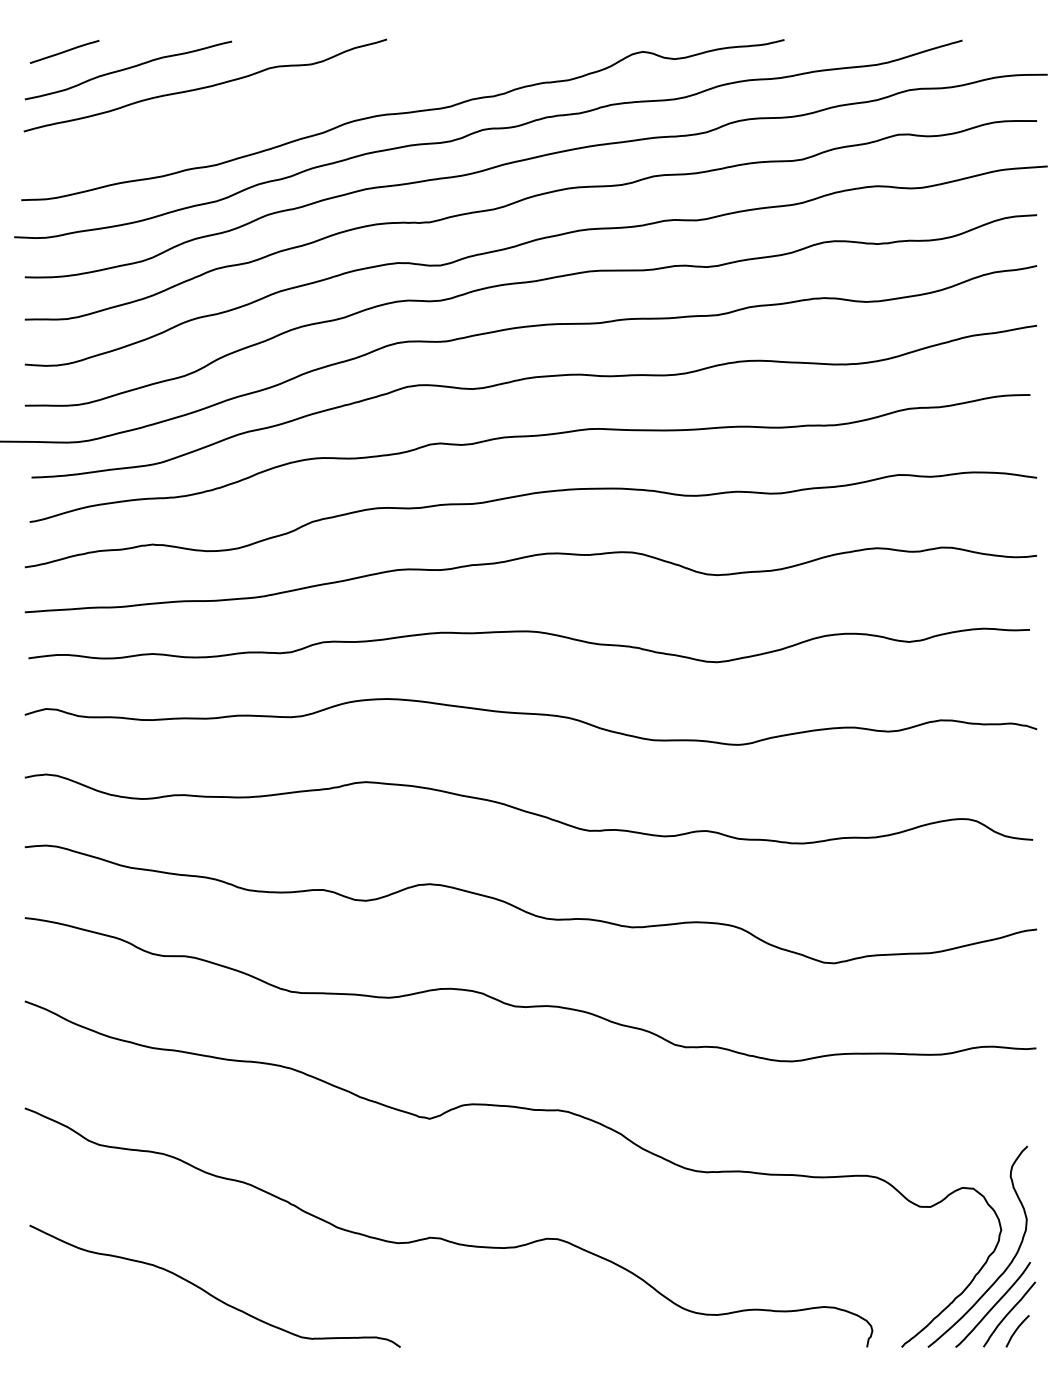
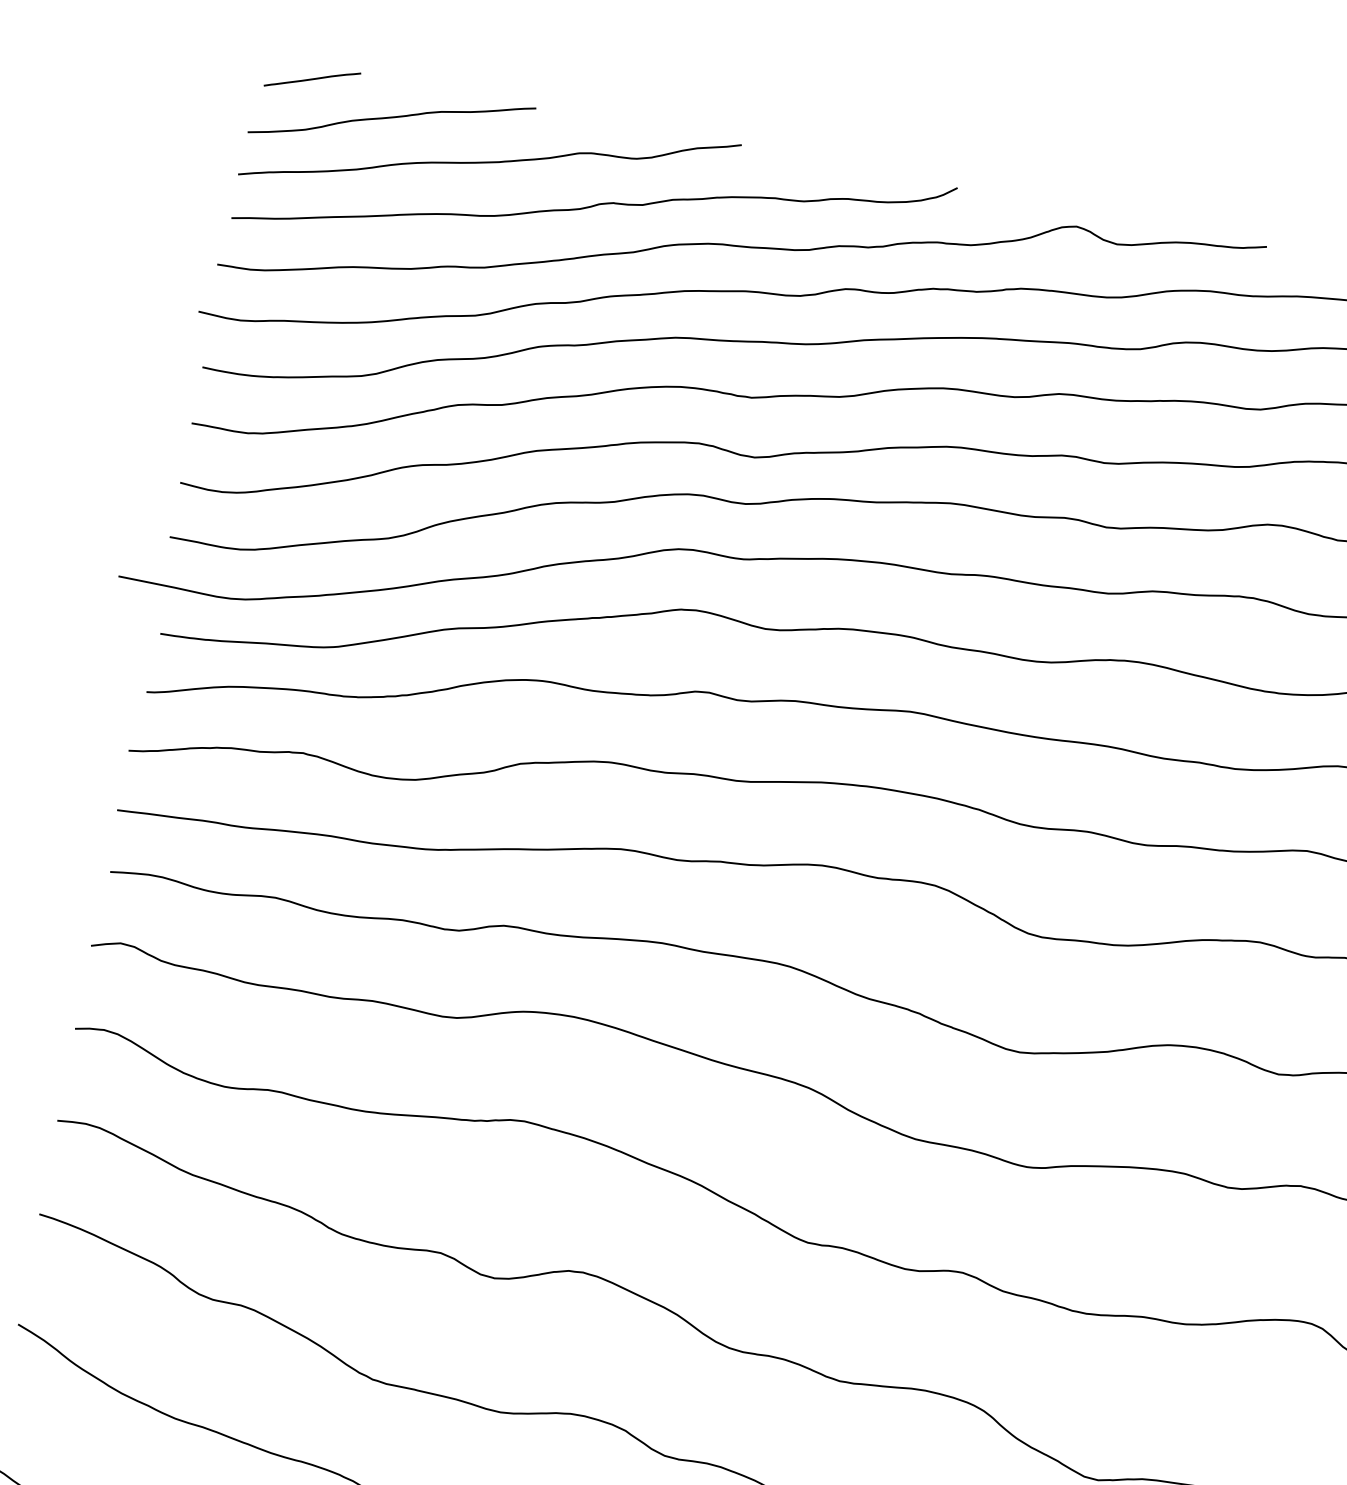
curve: (287, 103) -> (593, 204), added

